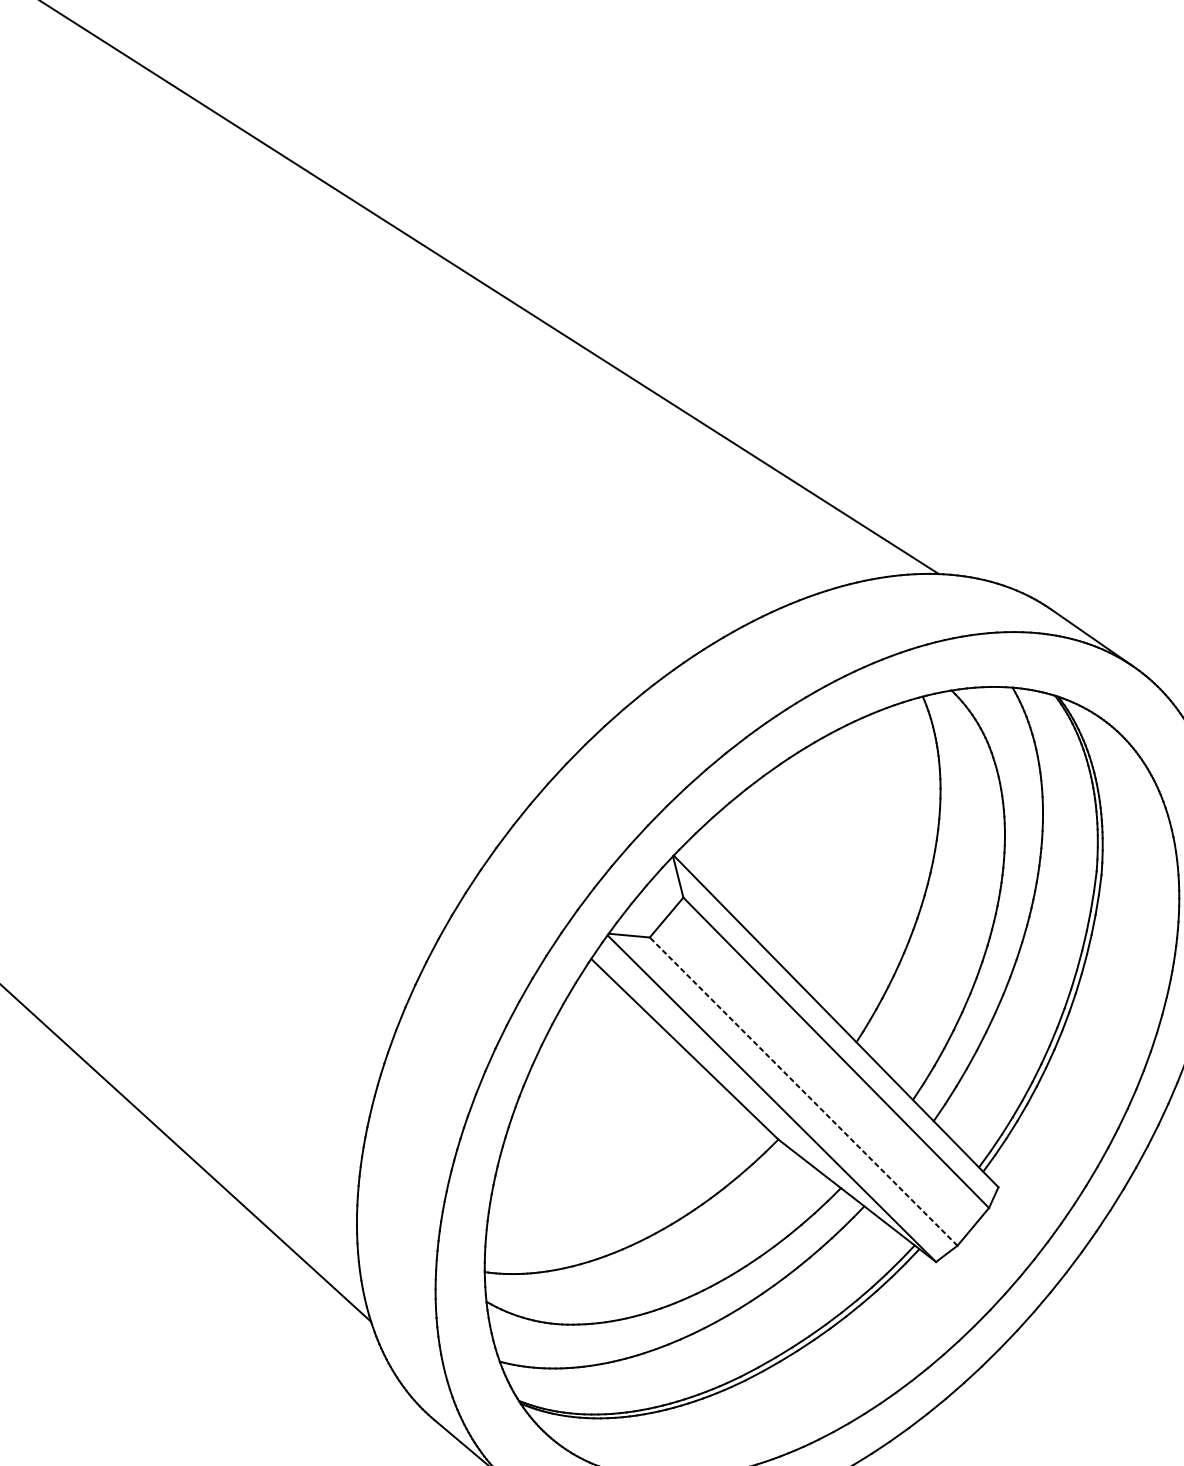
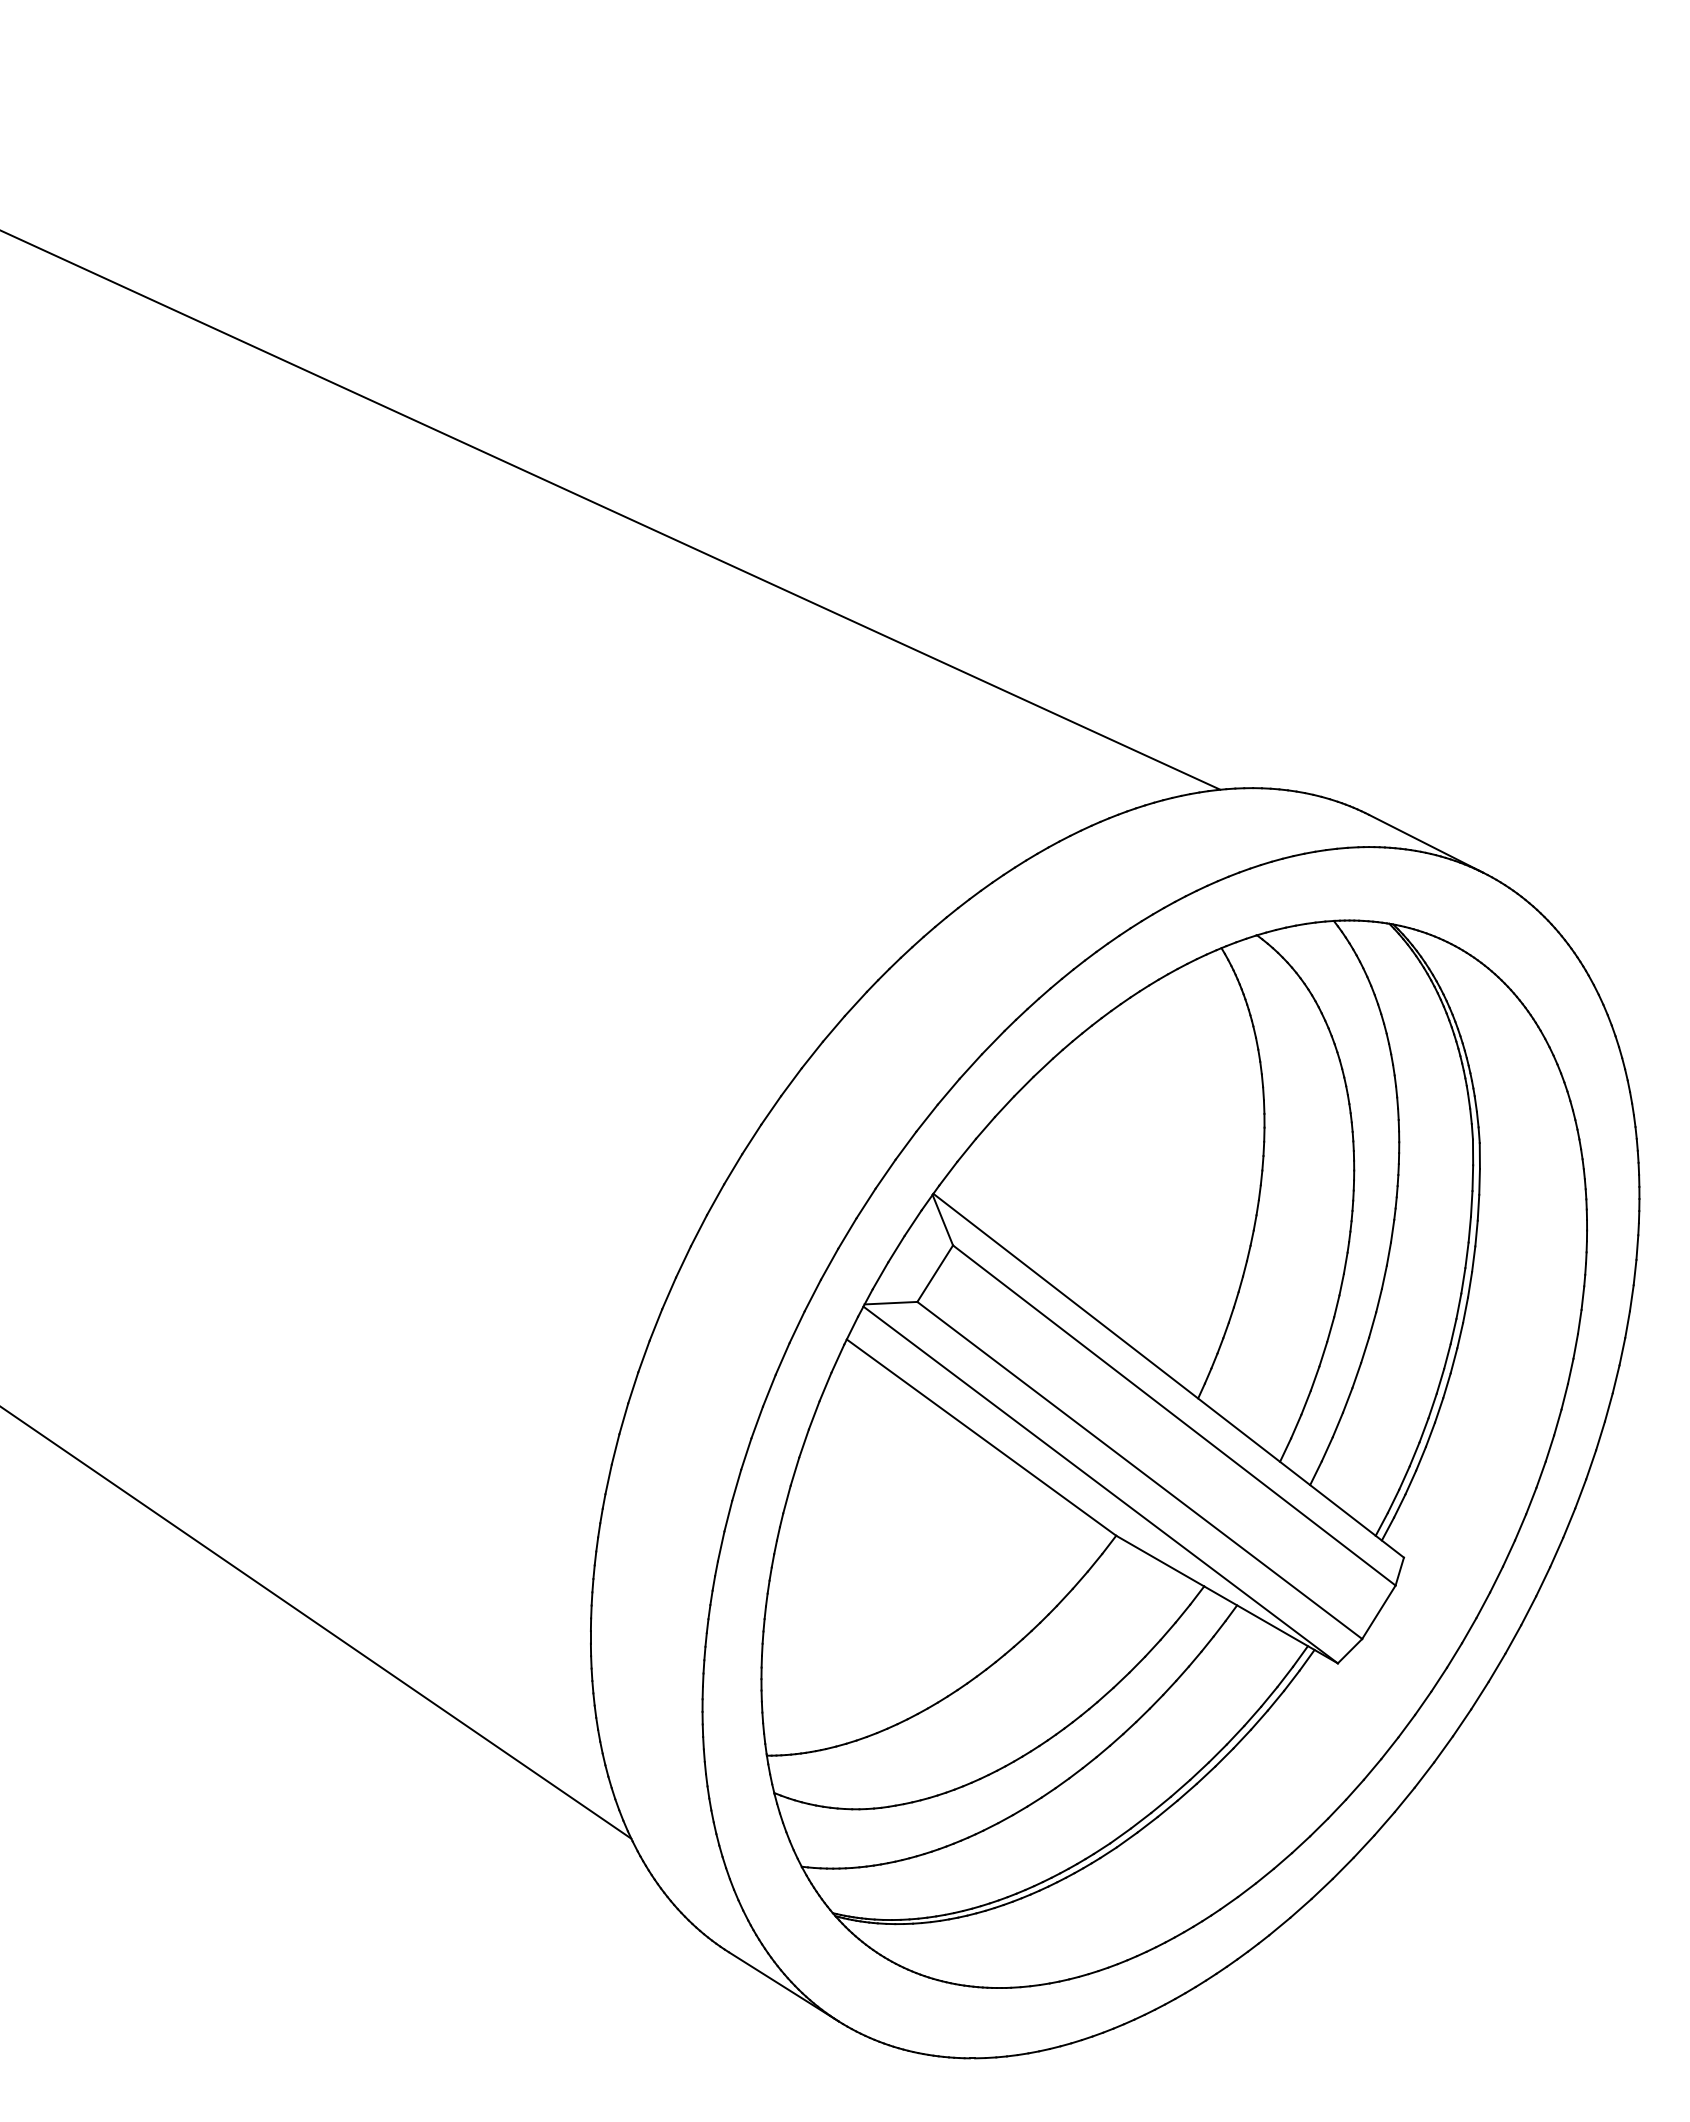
line: (803, 1091) -> (1139, 1470), dashed -> solid

